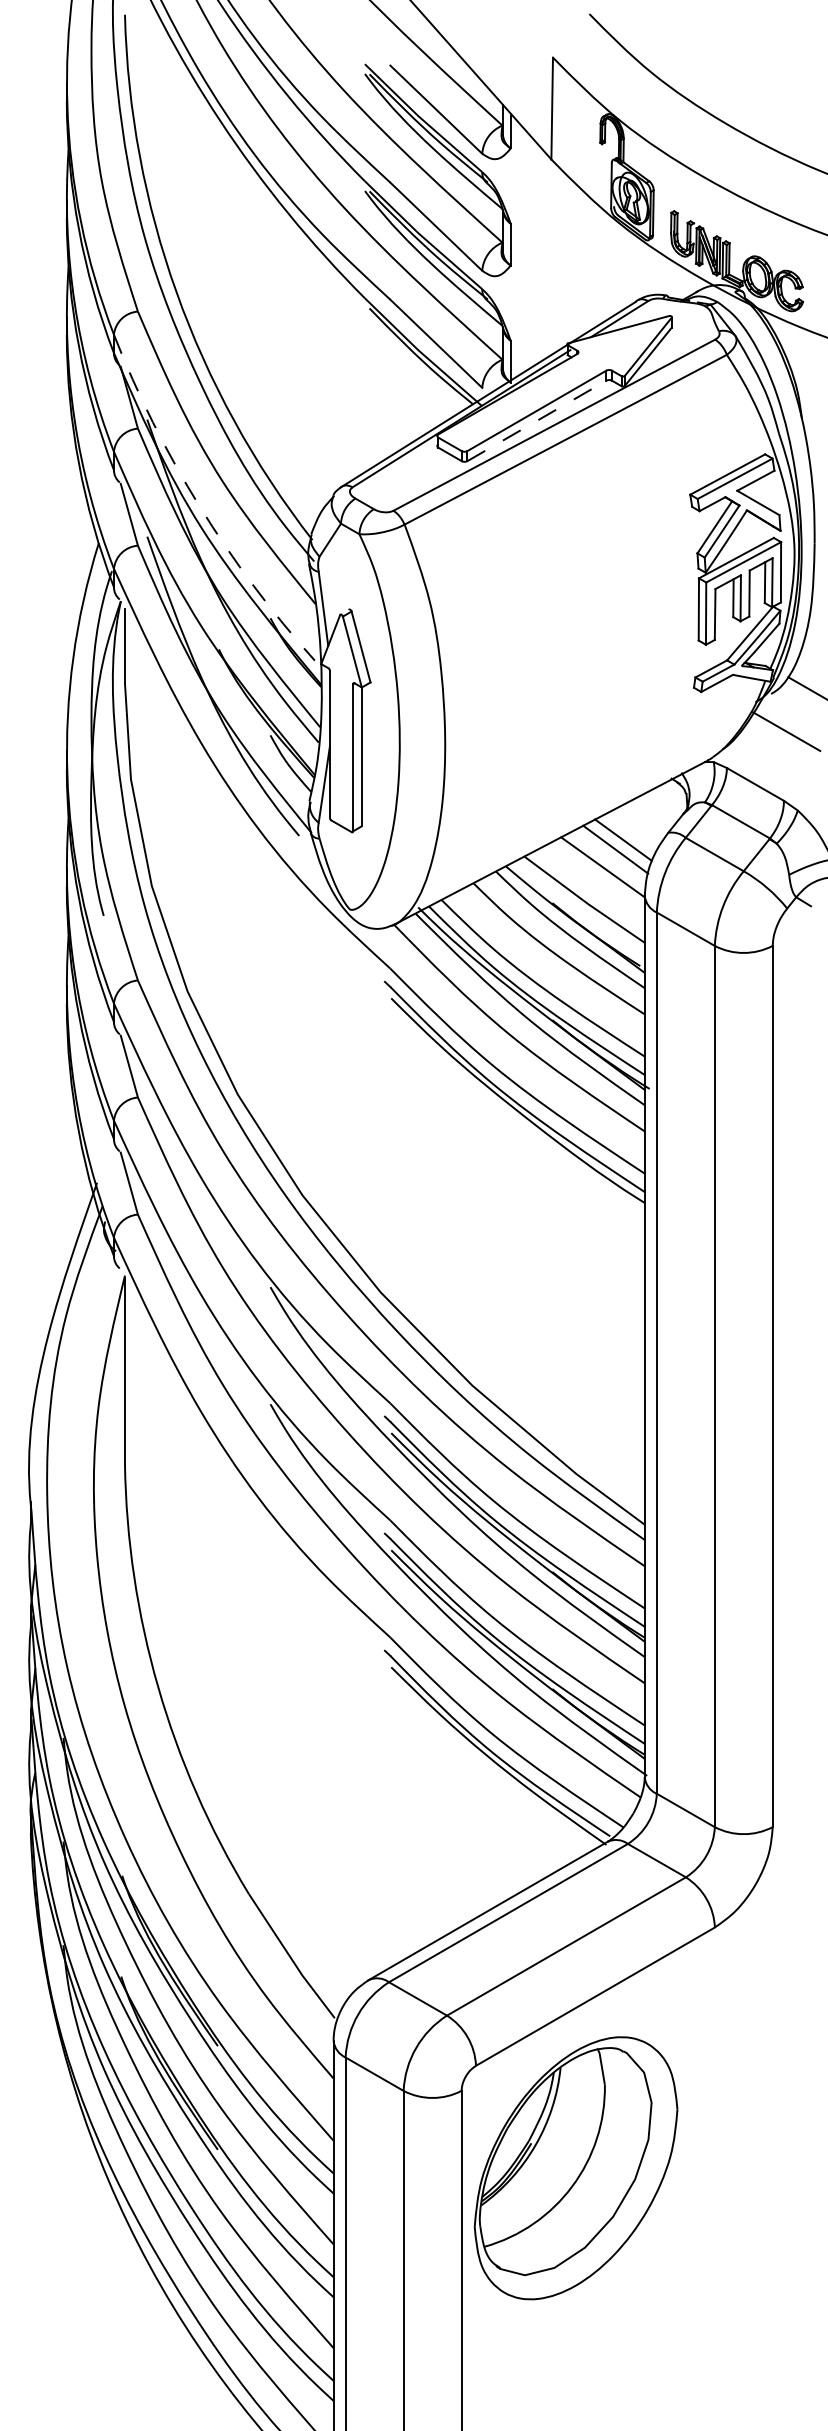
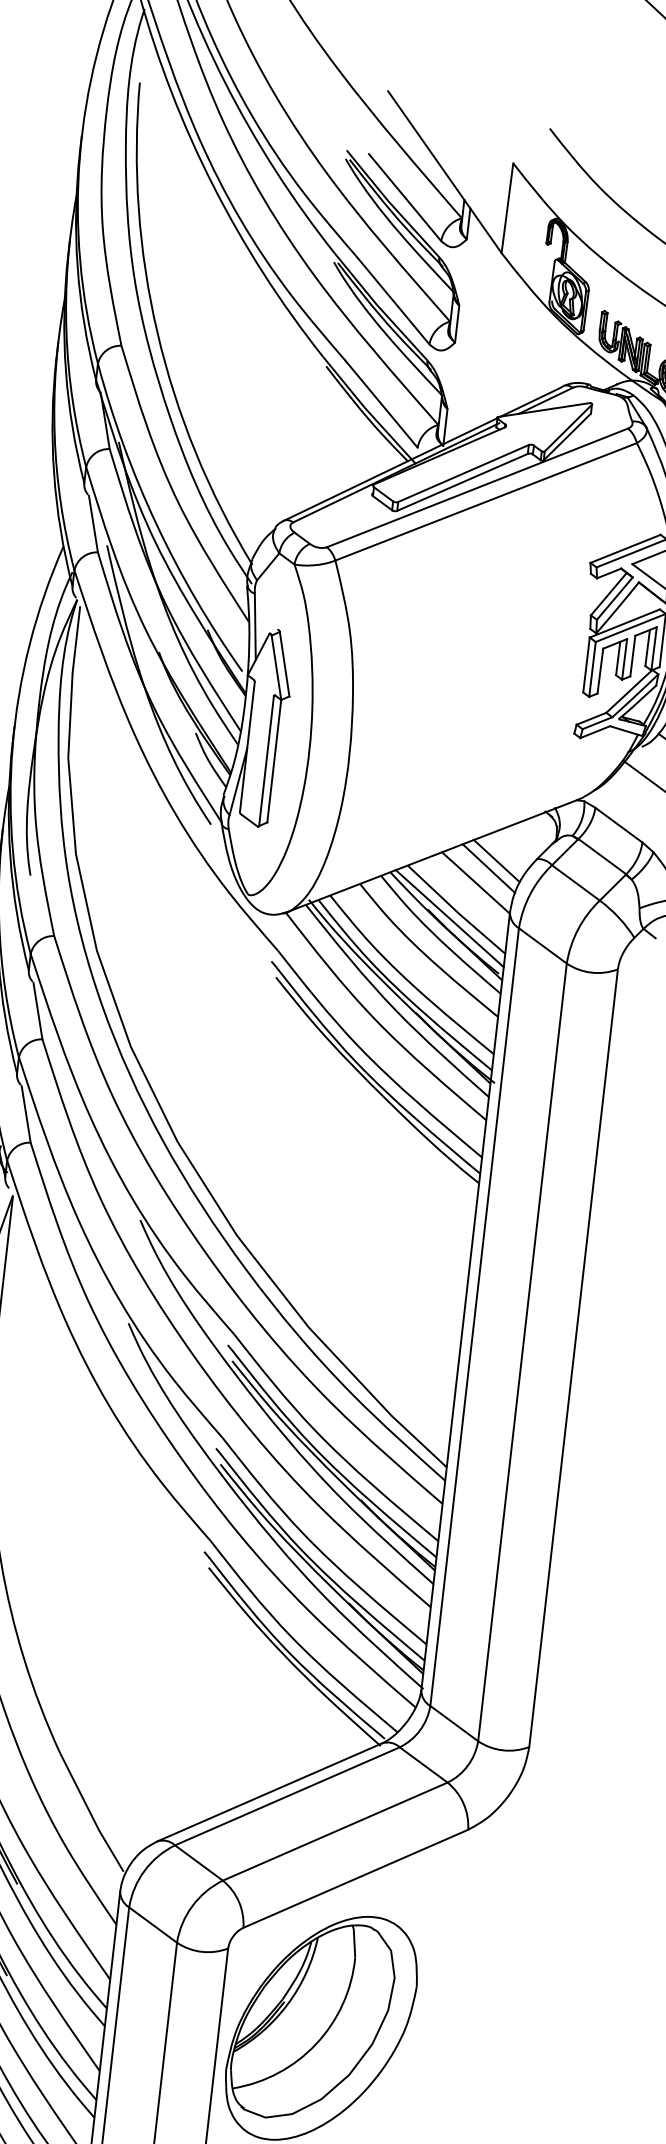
line: (537, 420) -> (463, 482), dashed -> solid
arc: (199, 506) -> (156, 523), dashed -> solid
line: (577, 910) -> (449, 918), added

